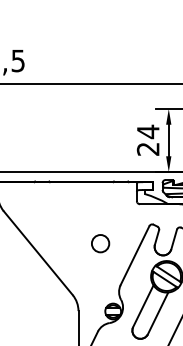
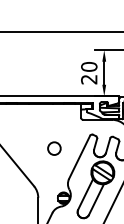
text: (147, 131) -> (88, 66), 24 -> 20

